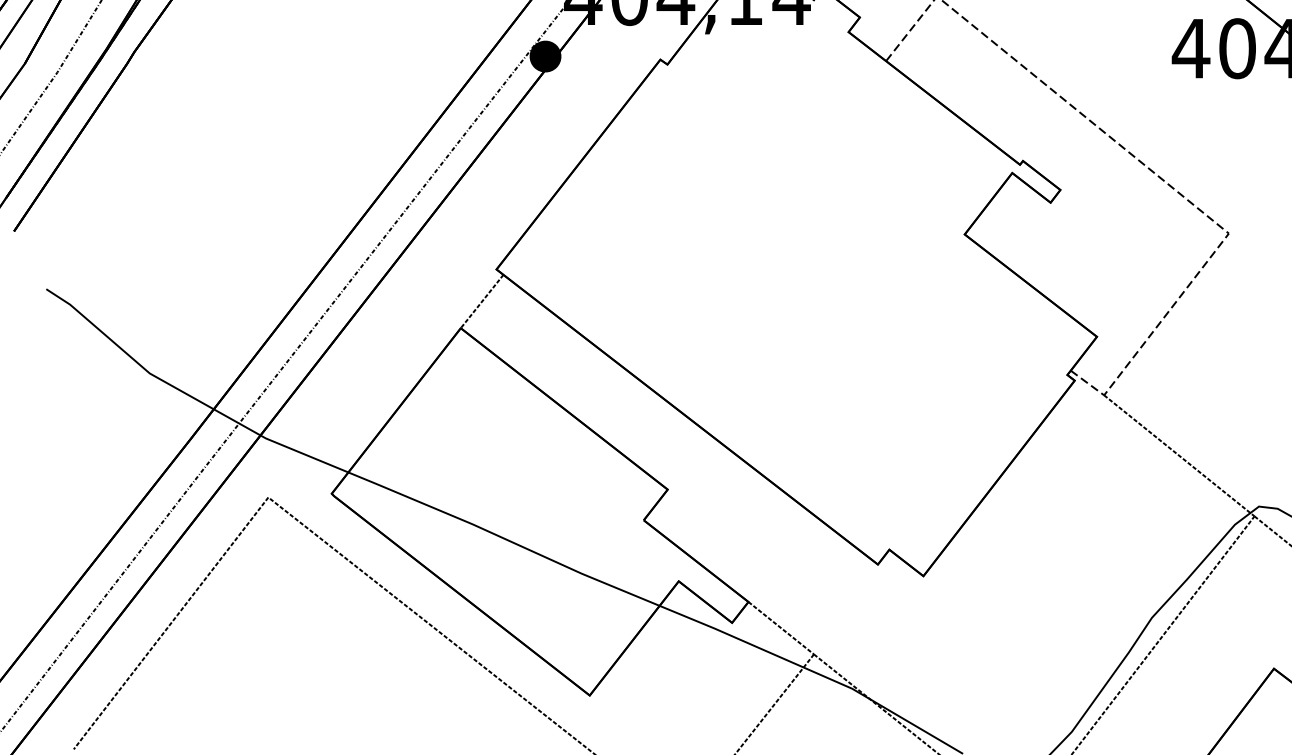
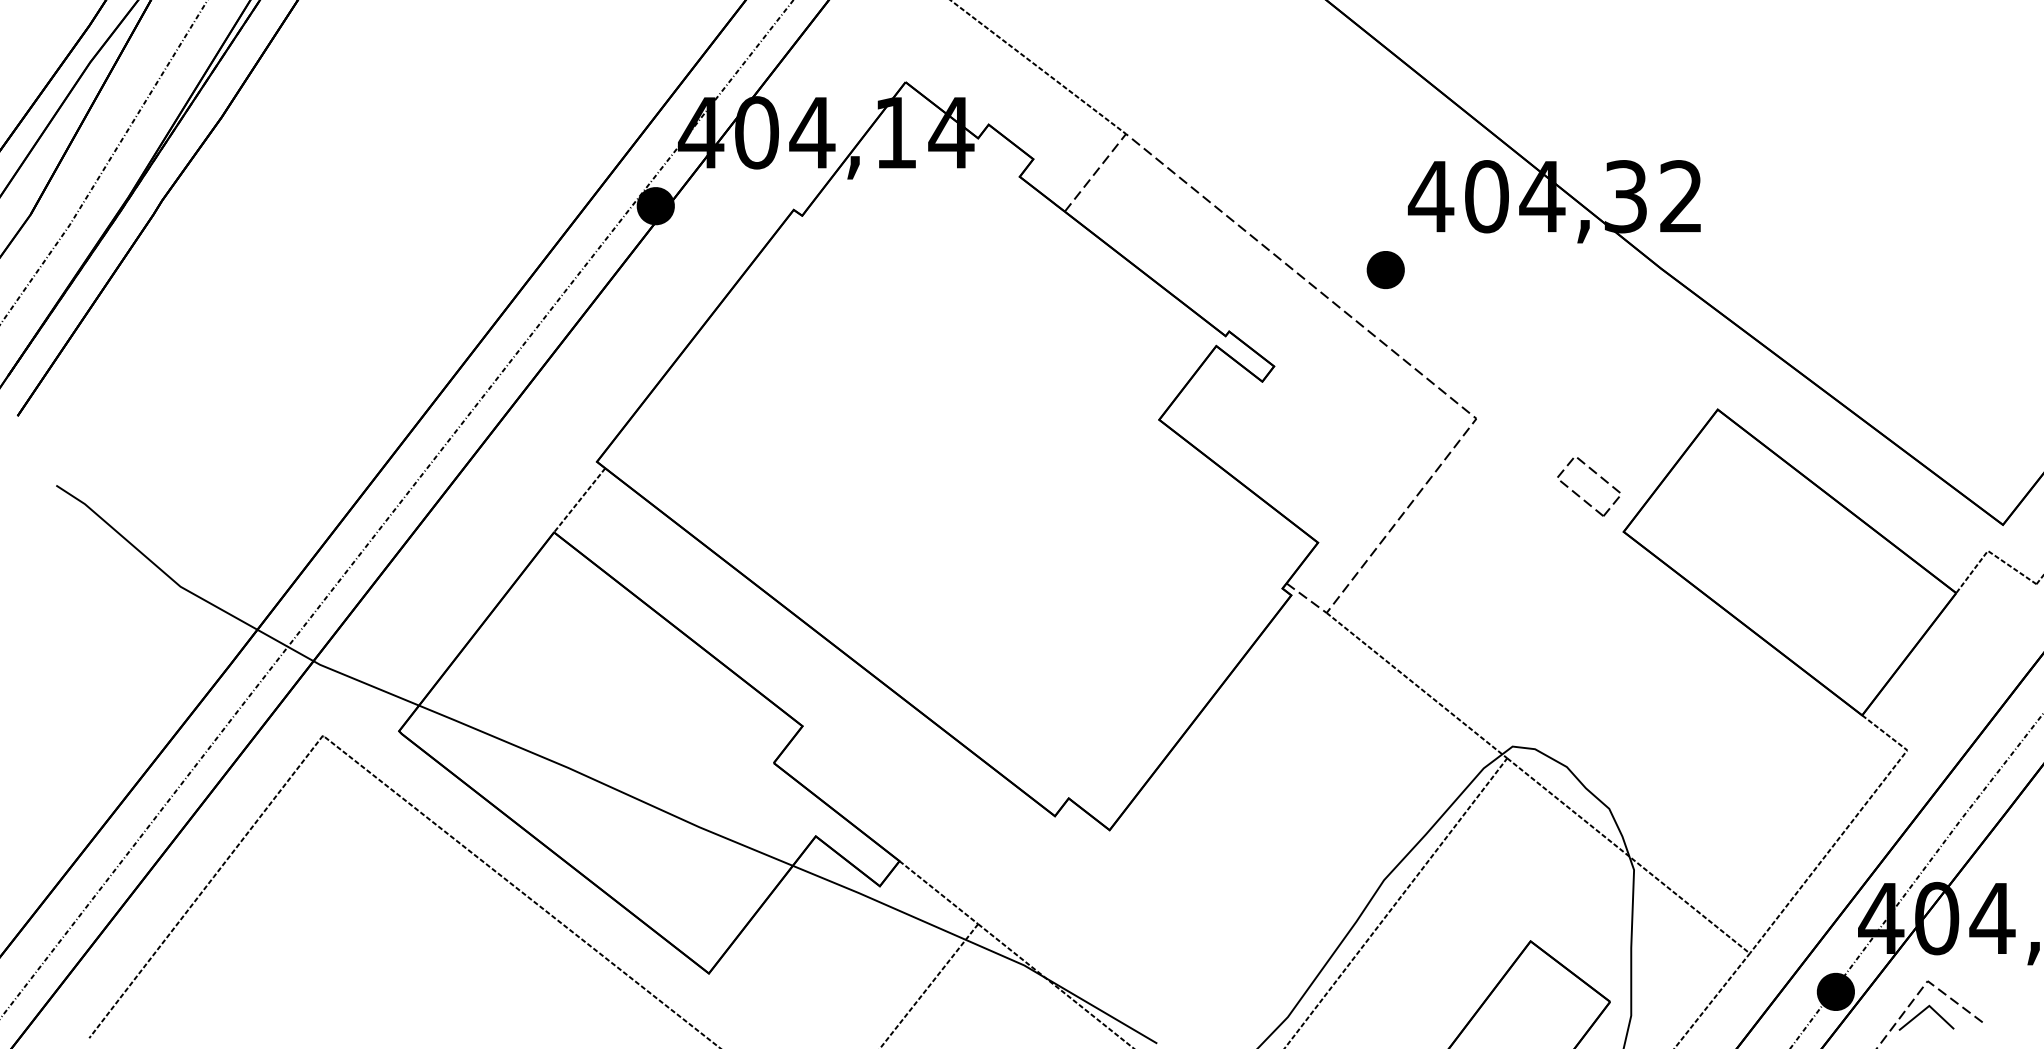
part: (1153, 109) -> (1385, 269), added

